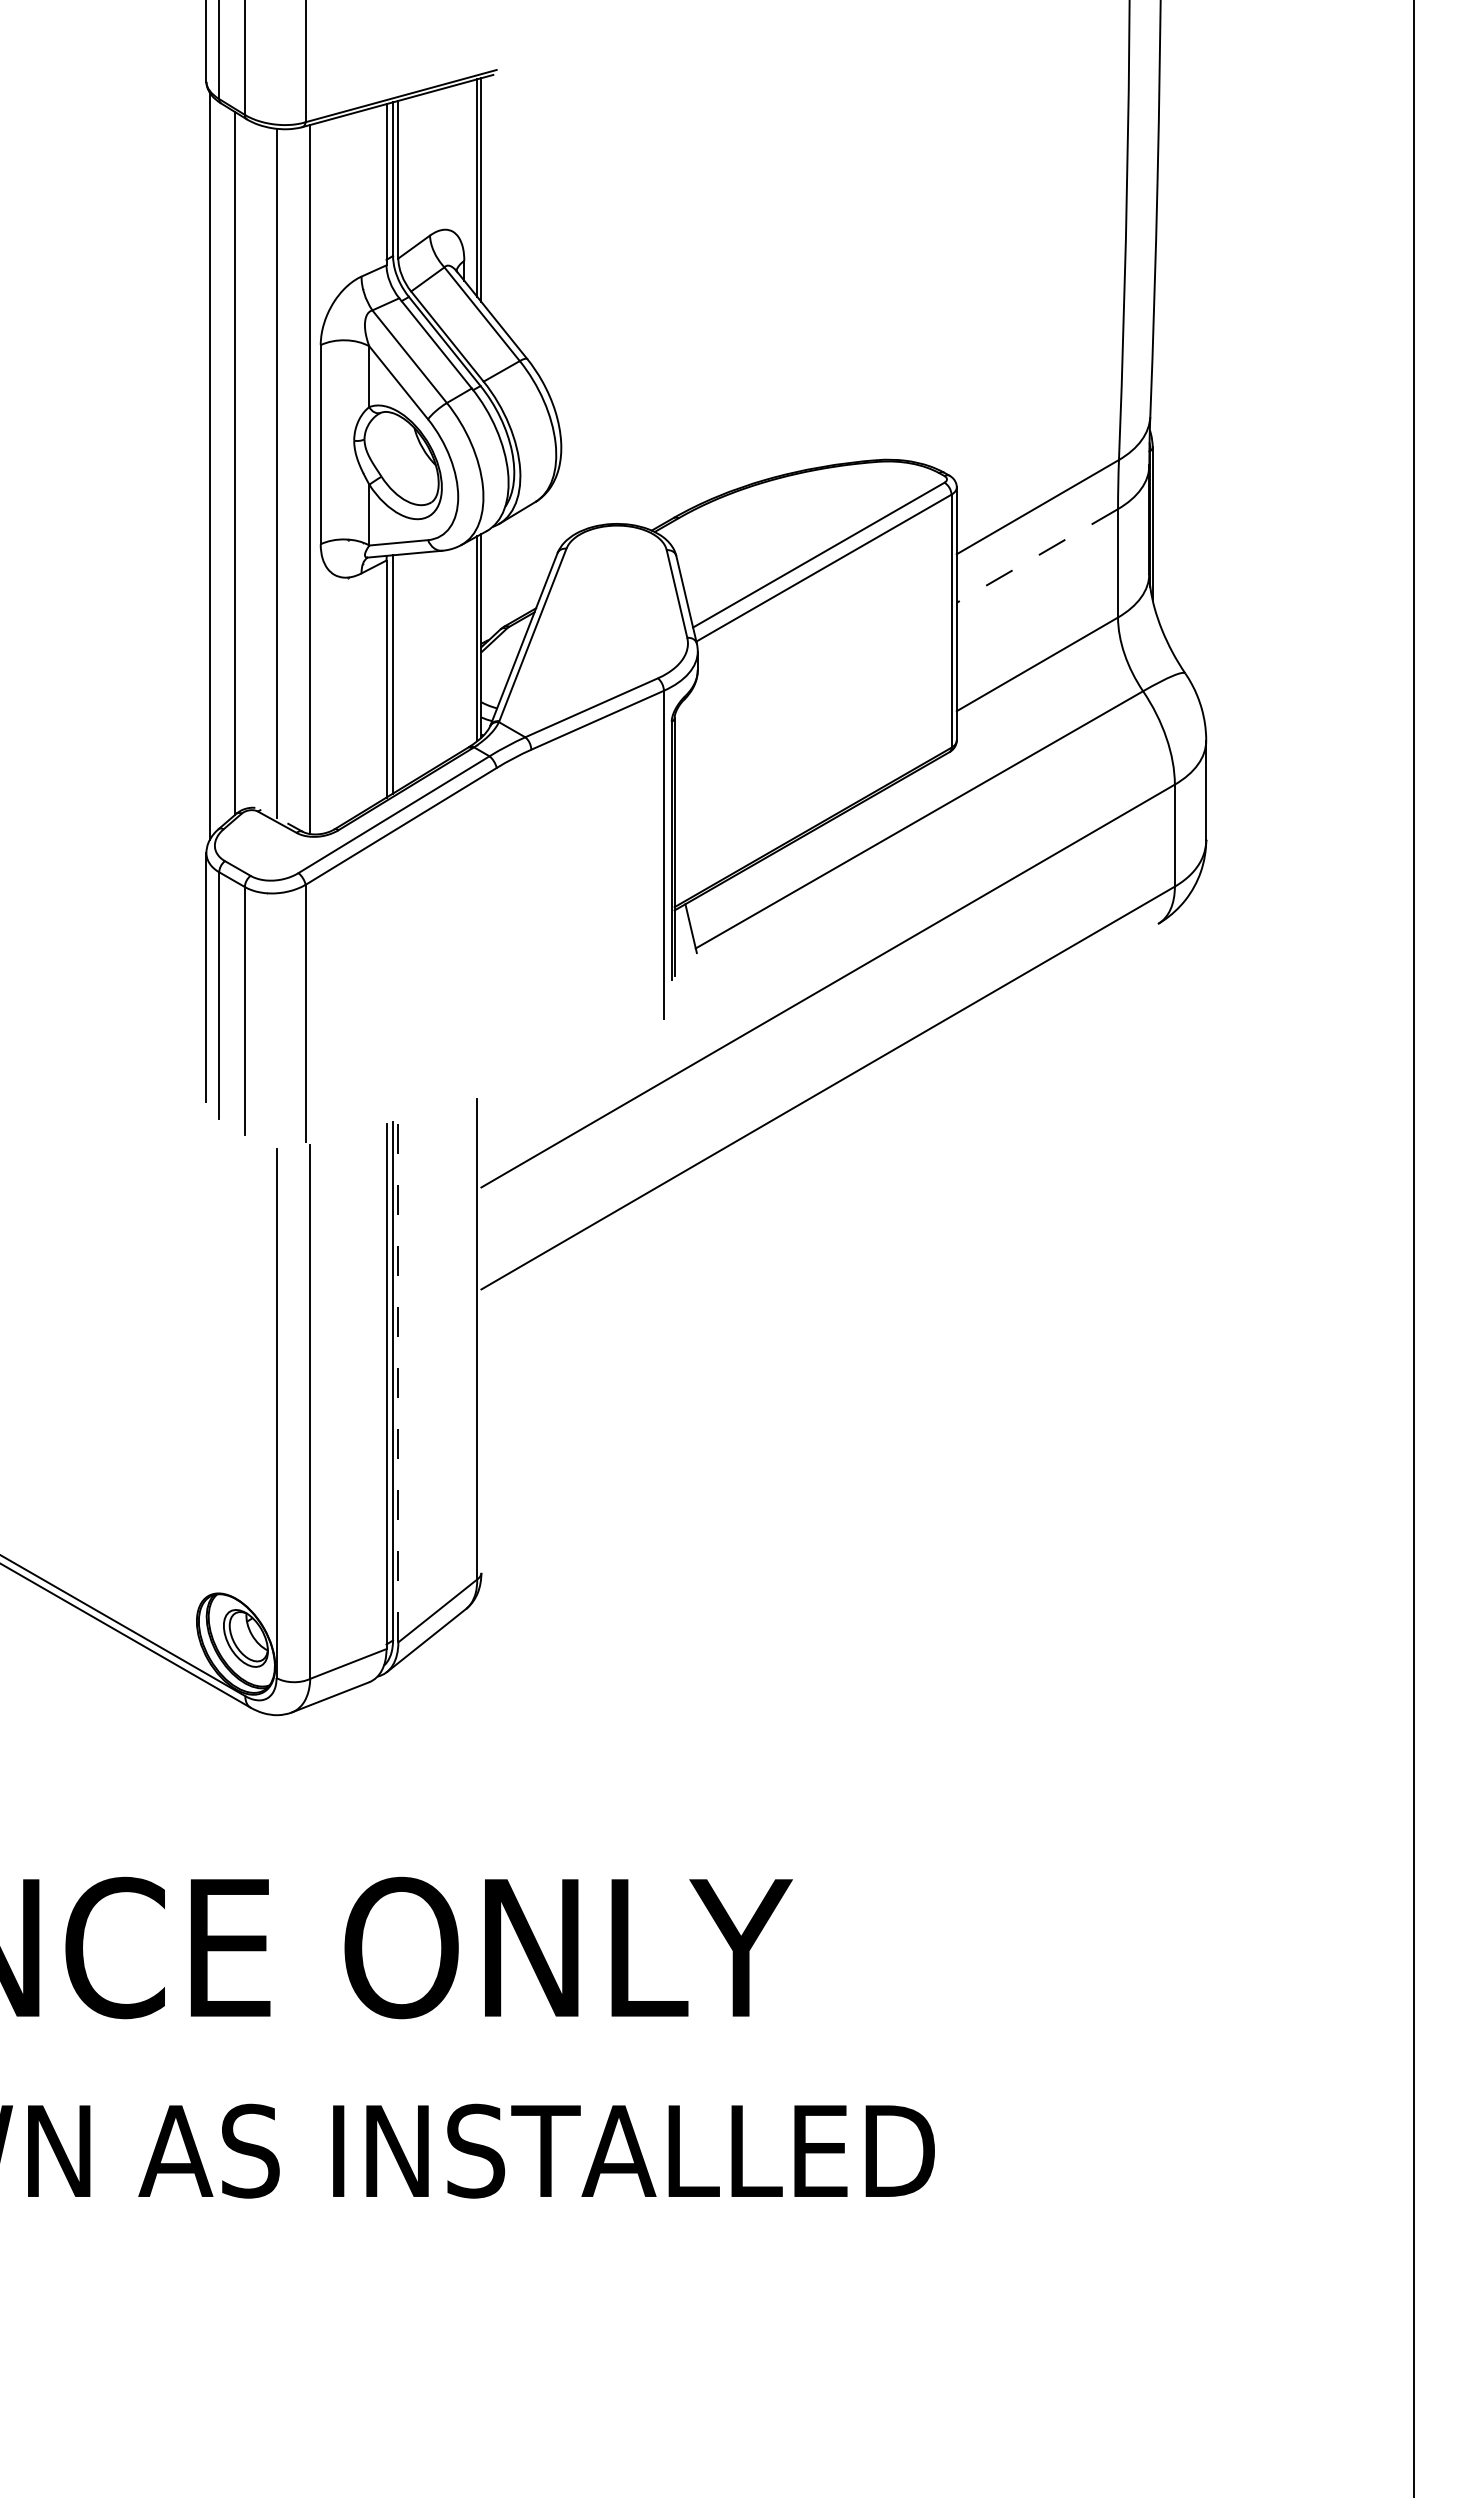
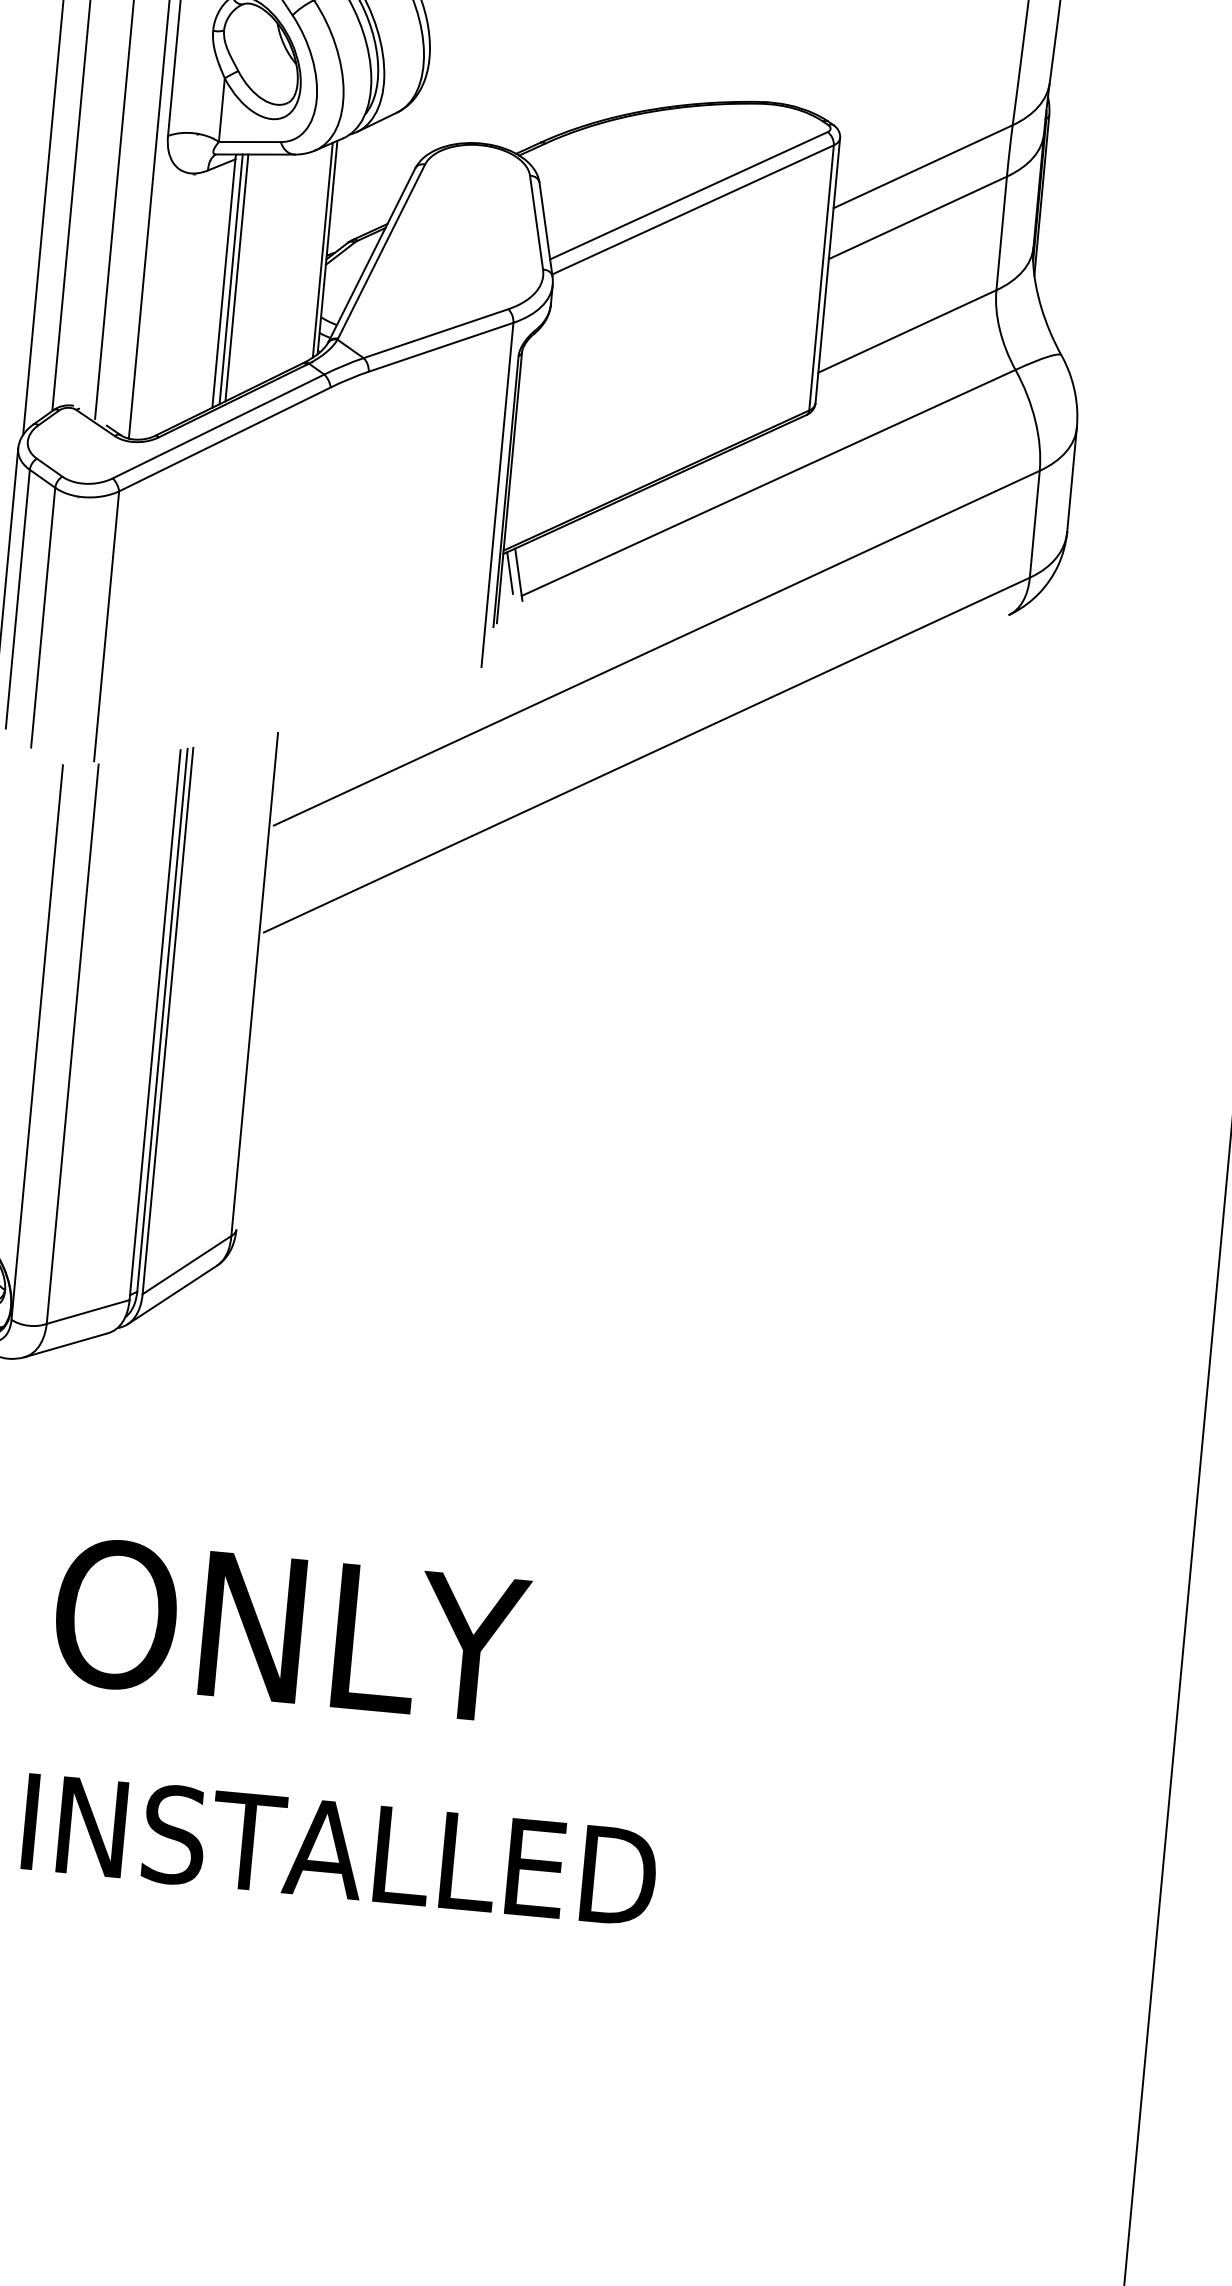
line: (1036, 556) -> (916, 218), dashed -> solid
line: (398, 672) -> (237, 277), added
line: (682, 927) -> (509, 572), added
line: (398, 1381) -> (168, 1020), dashed -> solid

